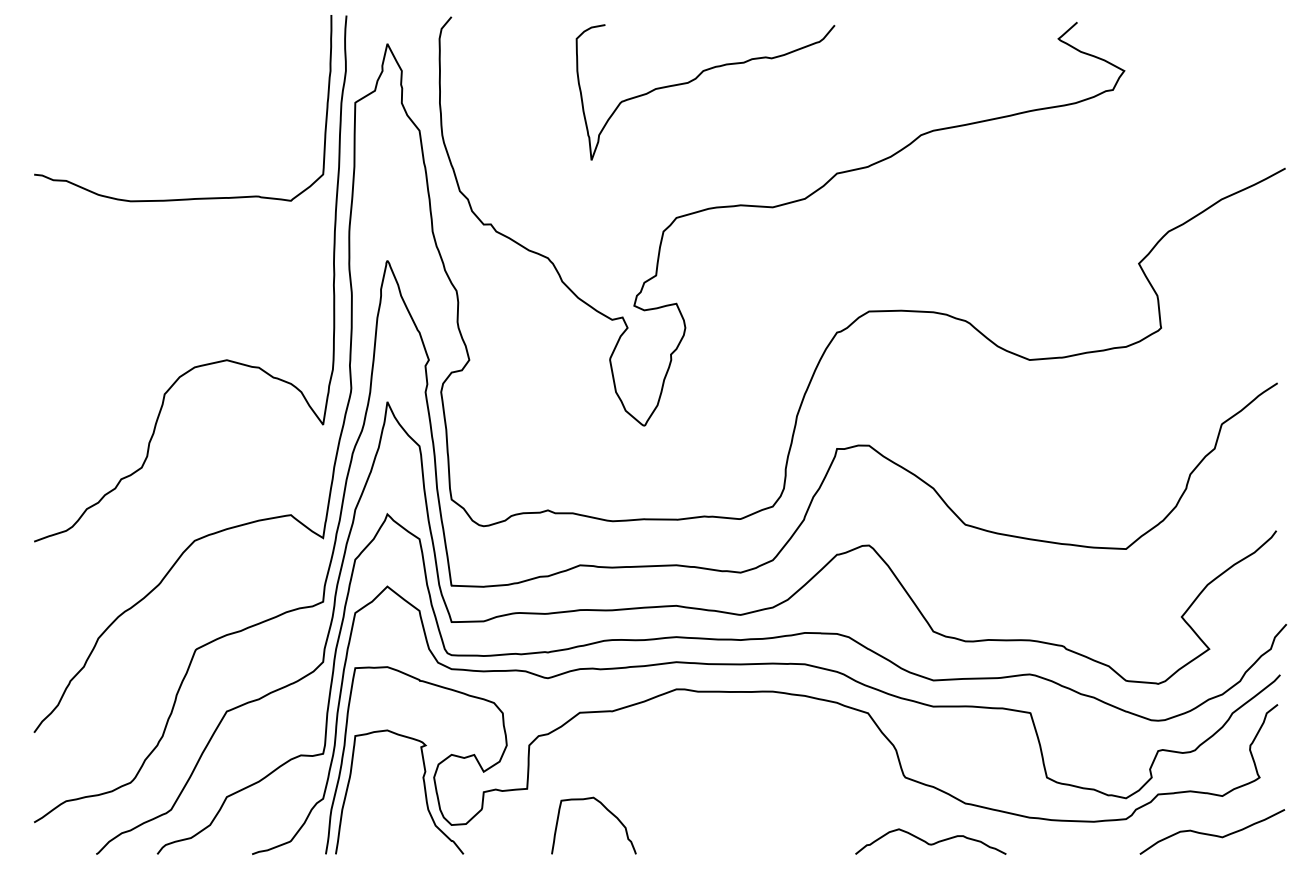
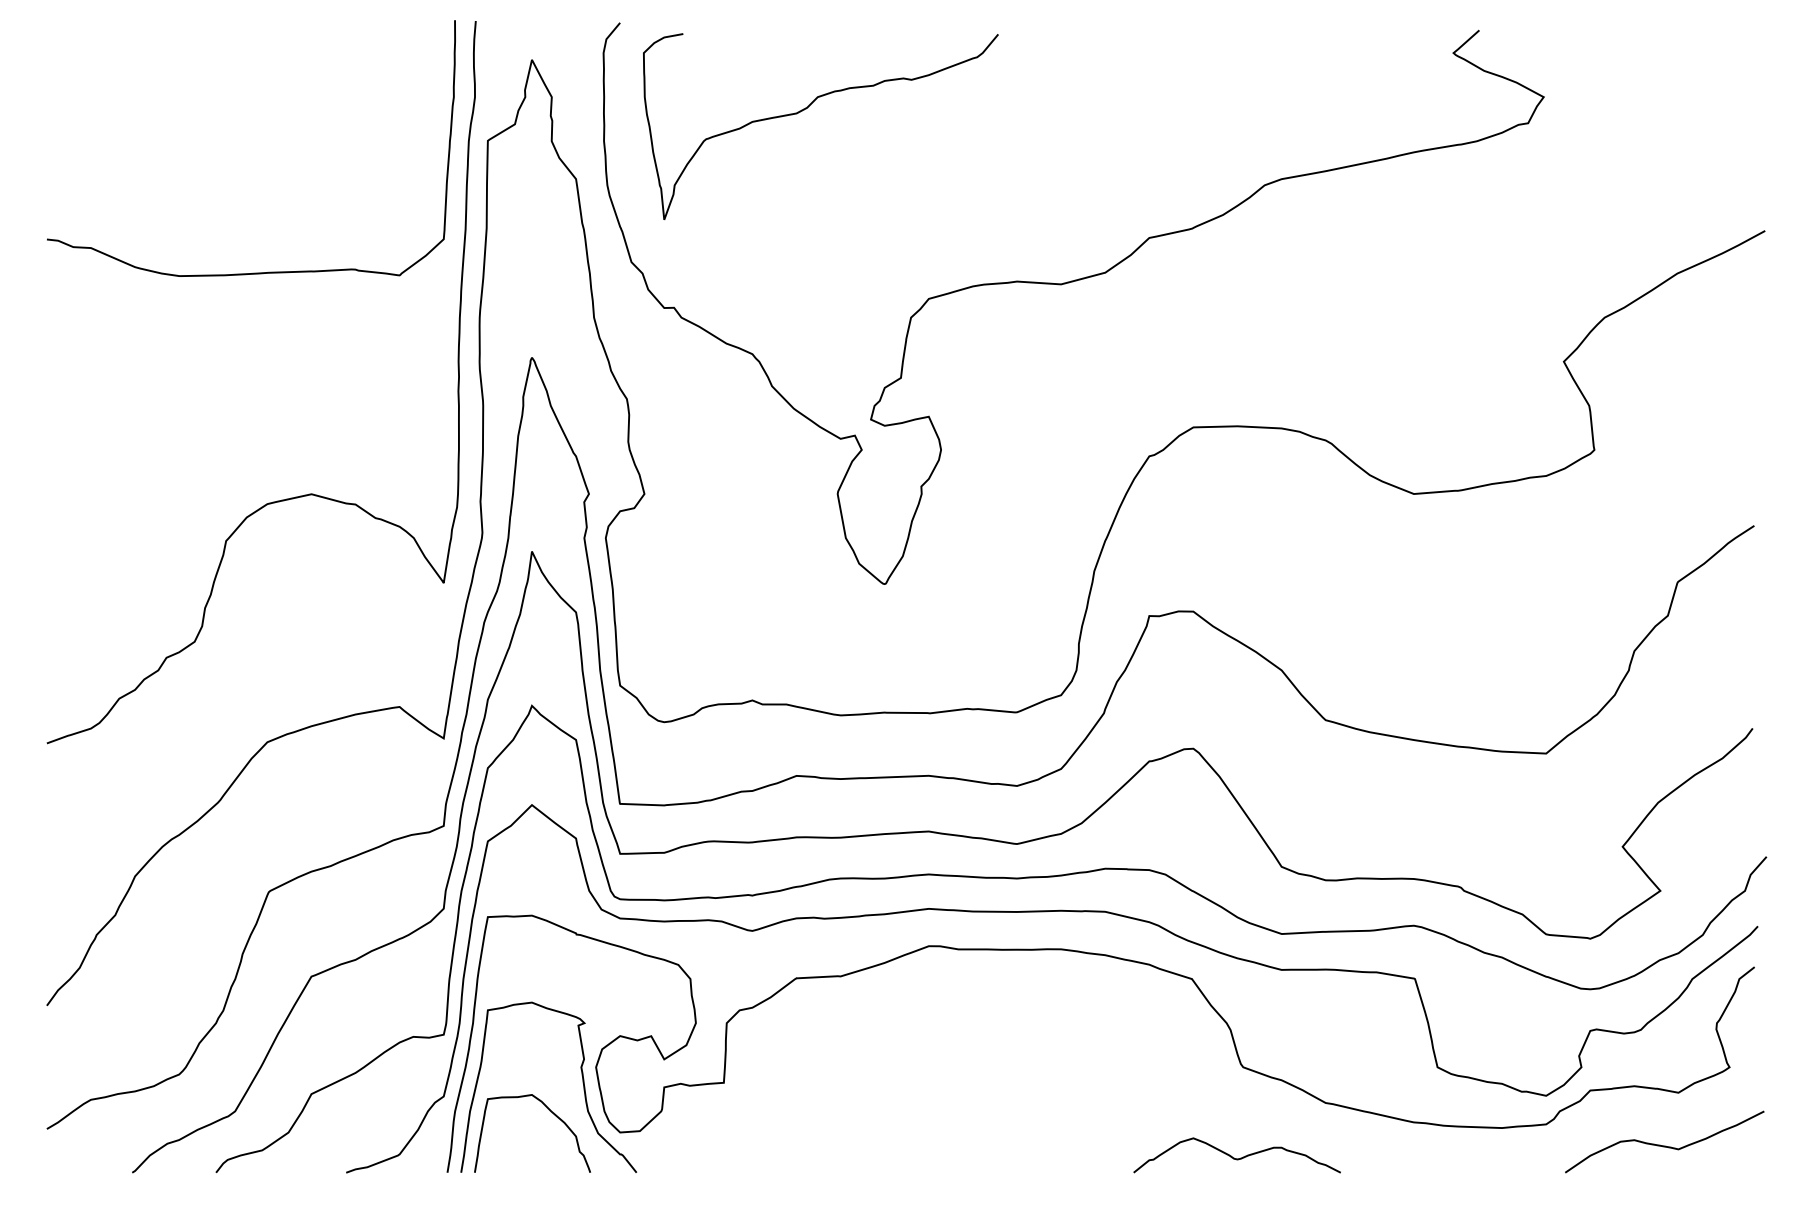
curve: (695, 79) -> (806, 109), moved
curve: (608, 811) -> (552, 1113), moved
curve: (928, 843) -> (1234, 1157), moved

